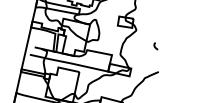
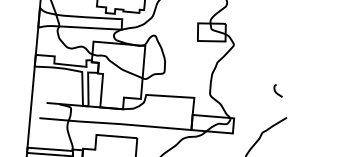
curve: (155, 46) -> (276, 91), moved

